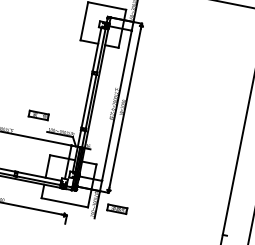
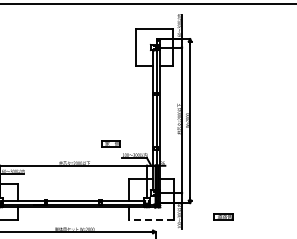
line: (63, 202) -> (150, 220), solid -> dashed
part: (117, 209) -> (223, 216), moved

